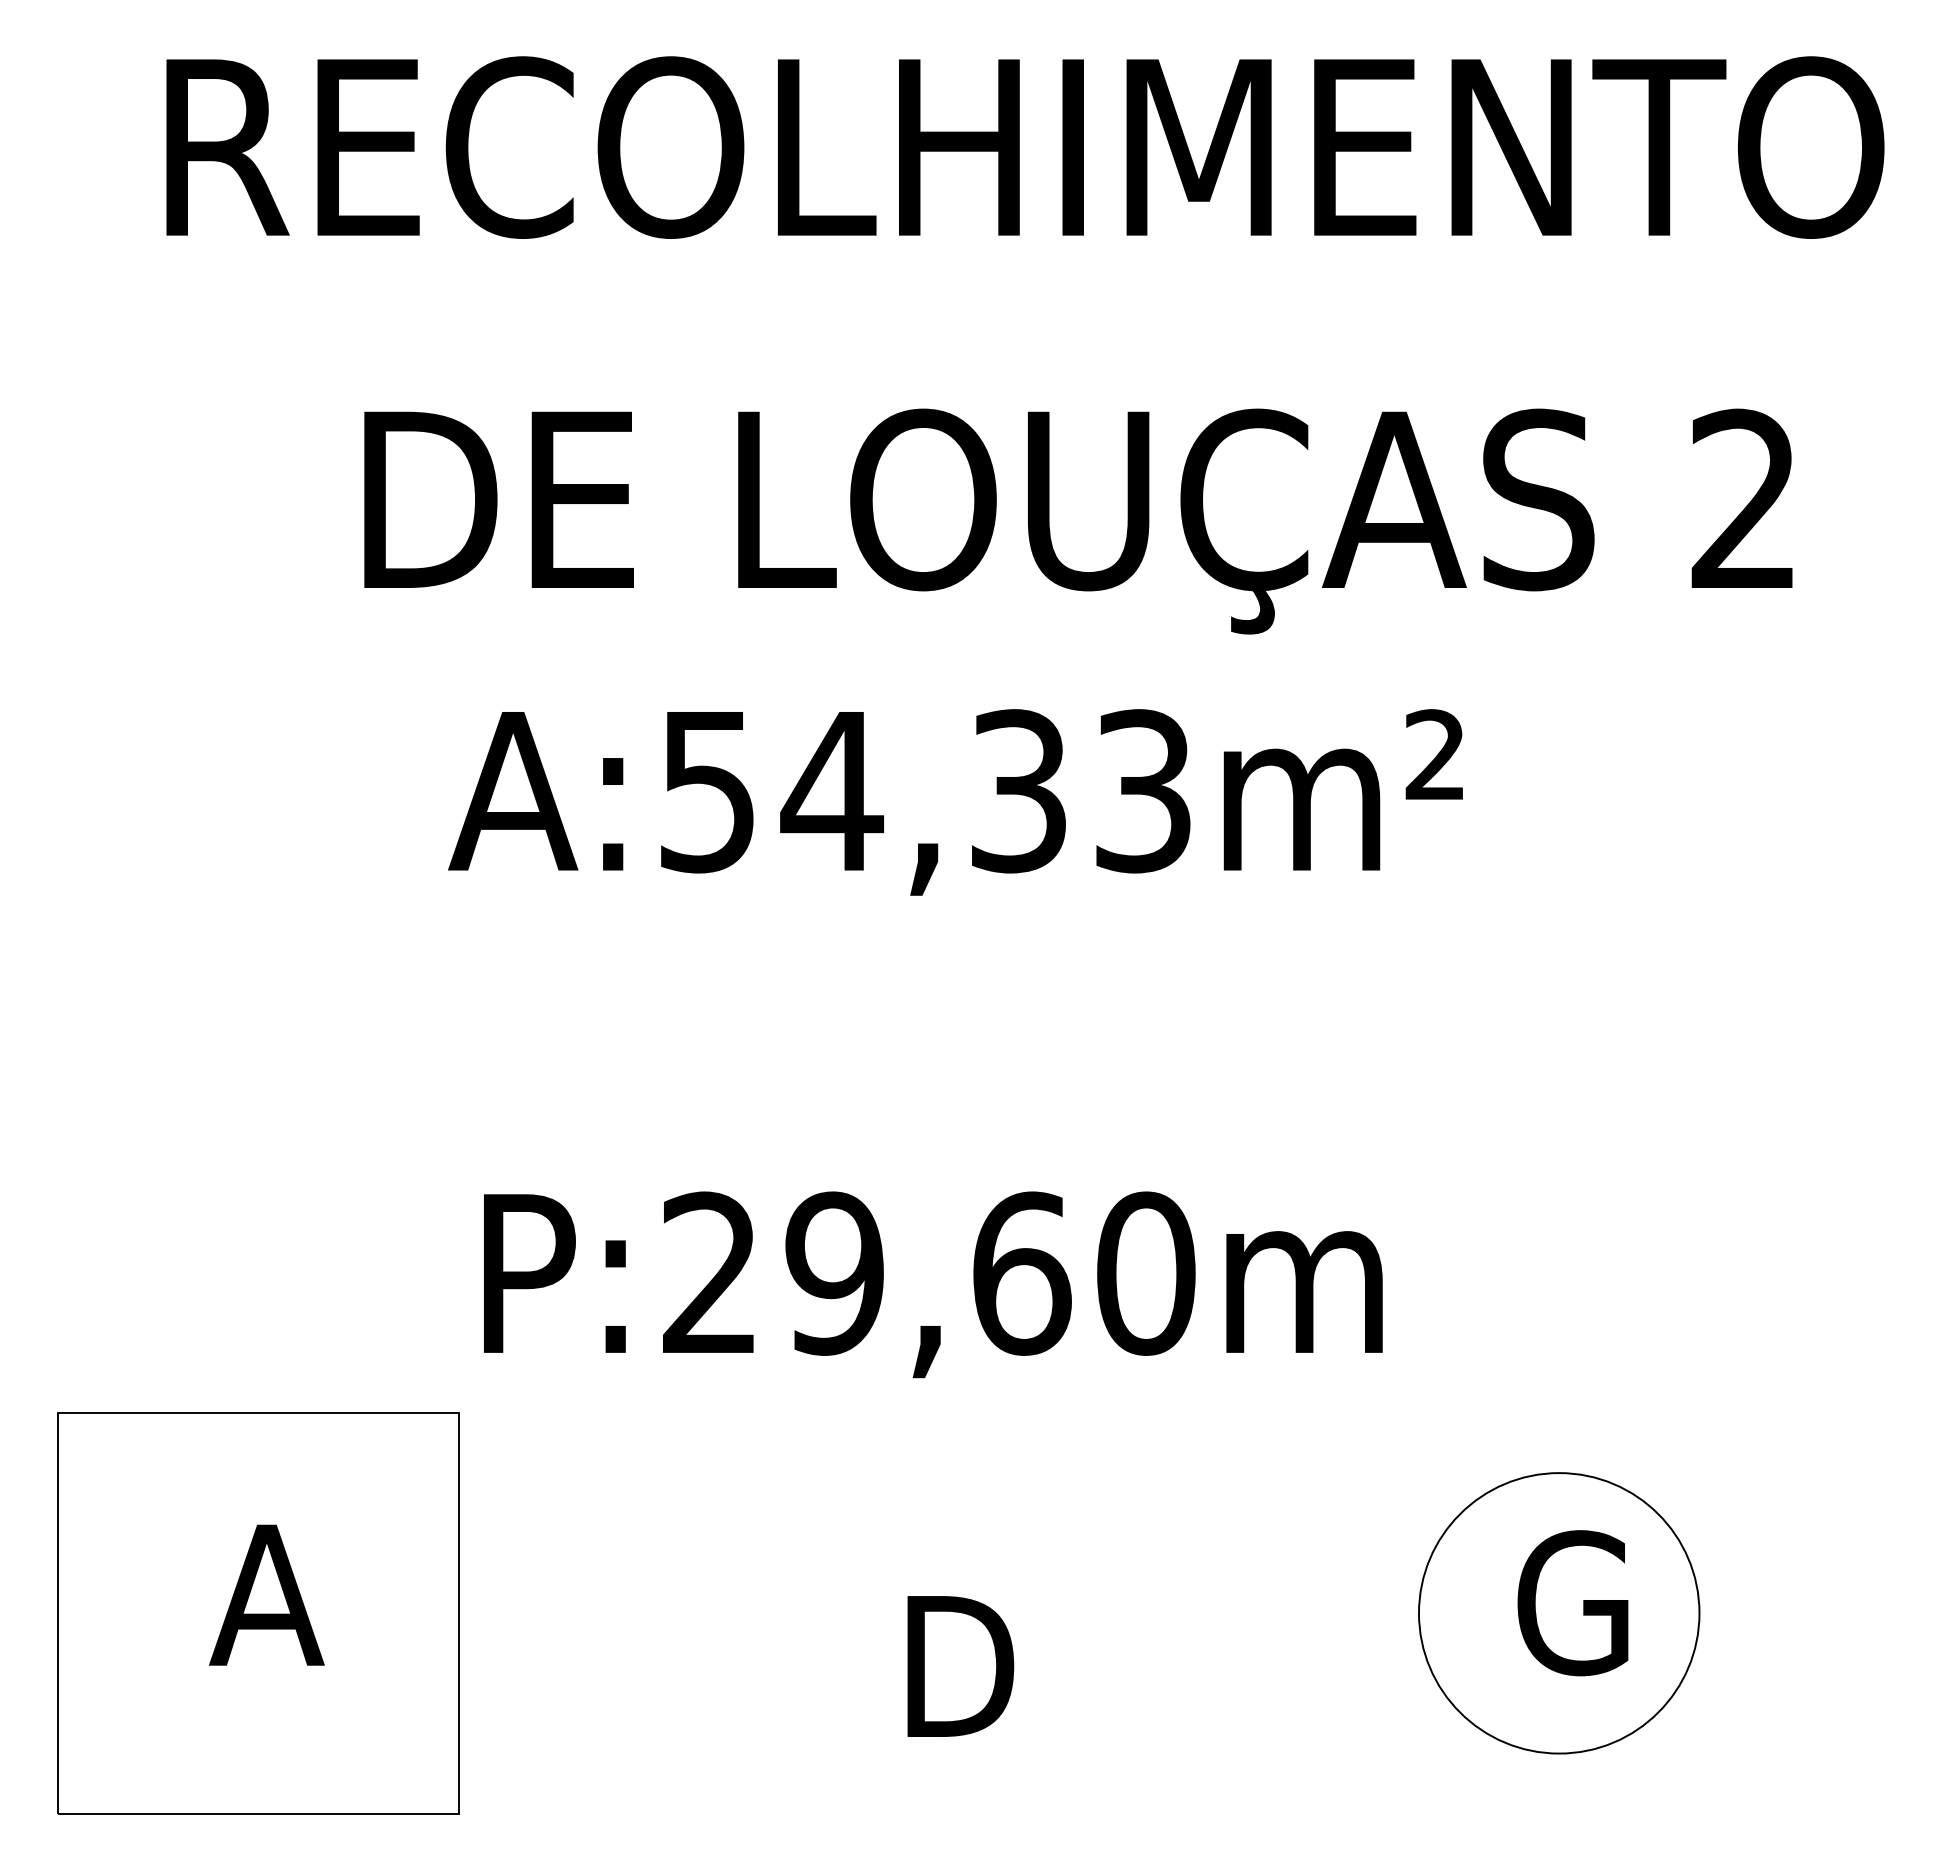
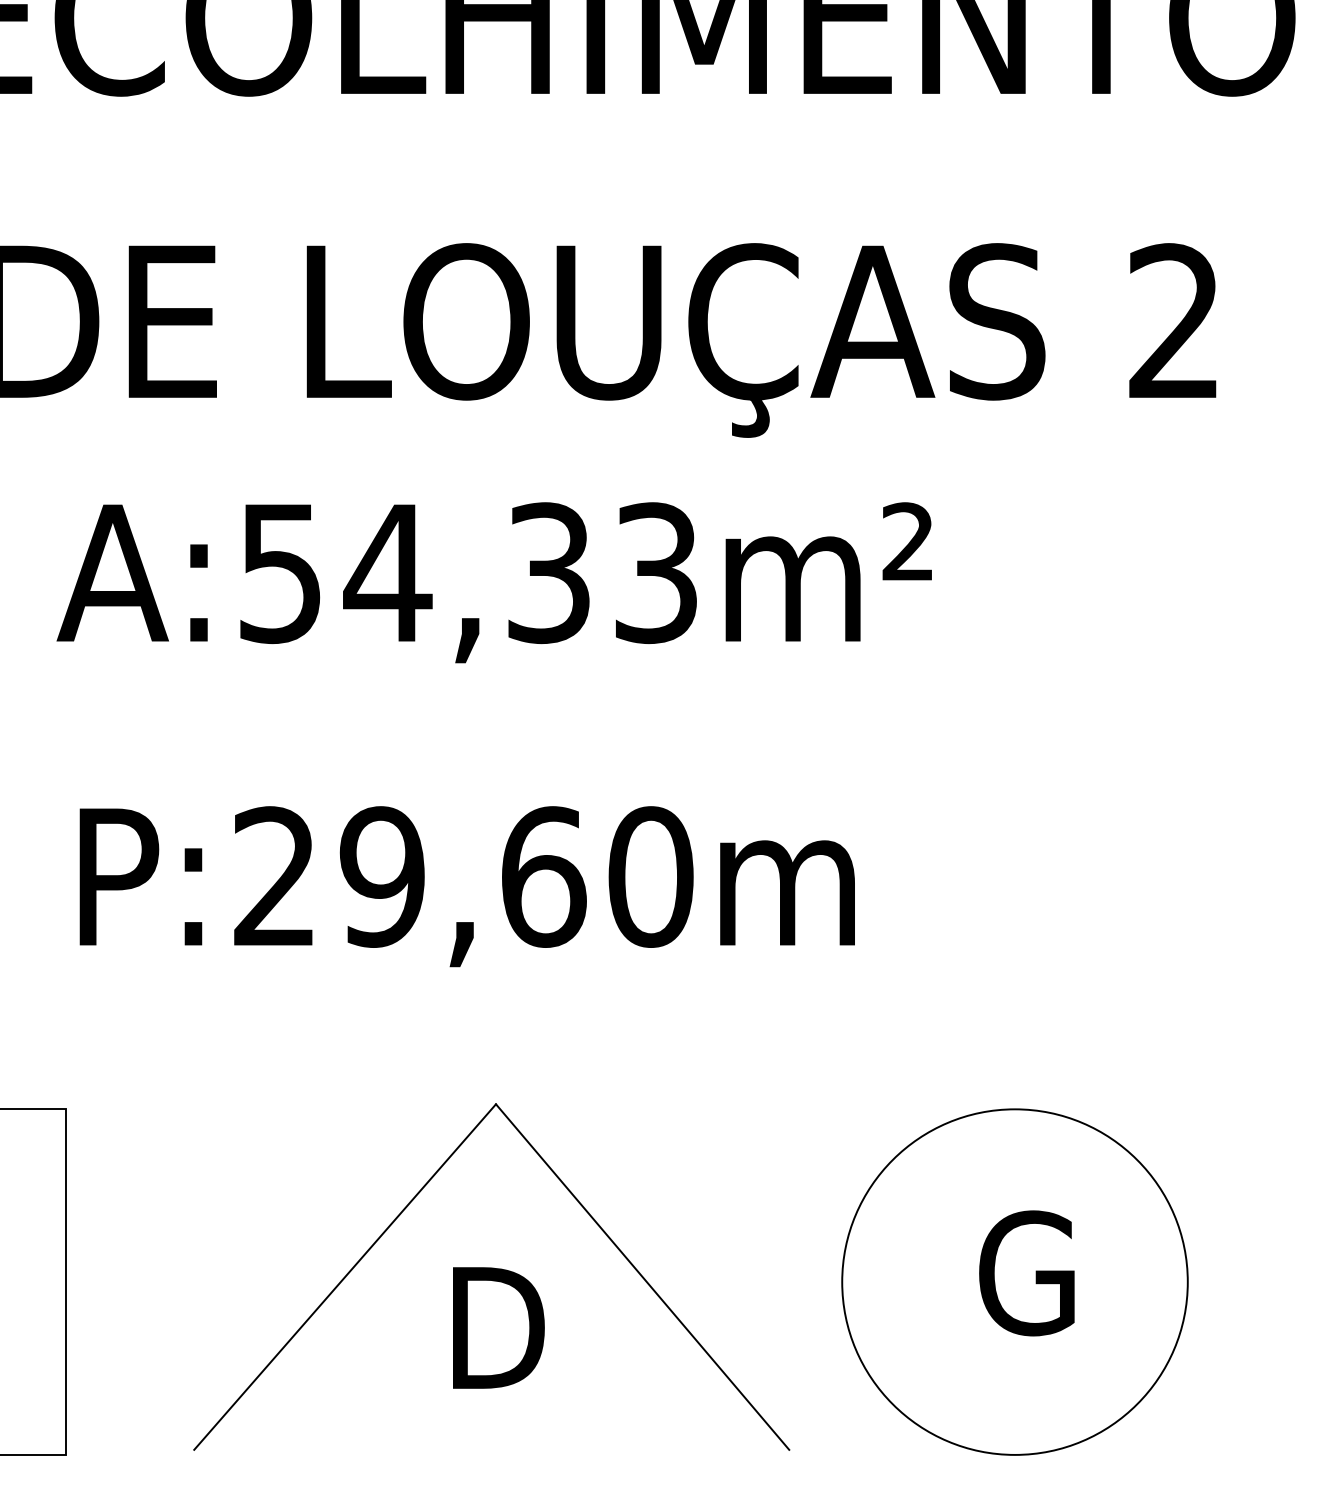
text: (933, 1284) -> (467, 886), moved
part: (858, 1522) -> (410, 1203), added
circle: (1558, 1612) -> (1014, 1281), size x1.43

